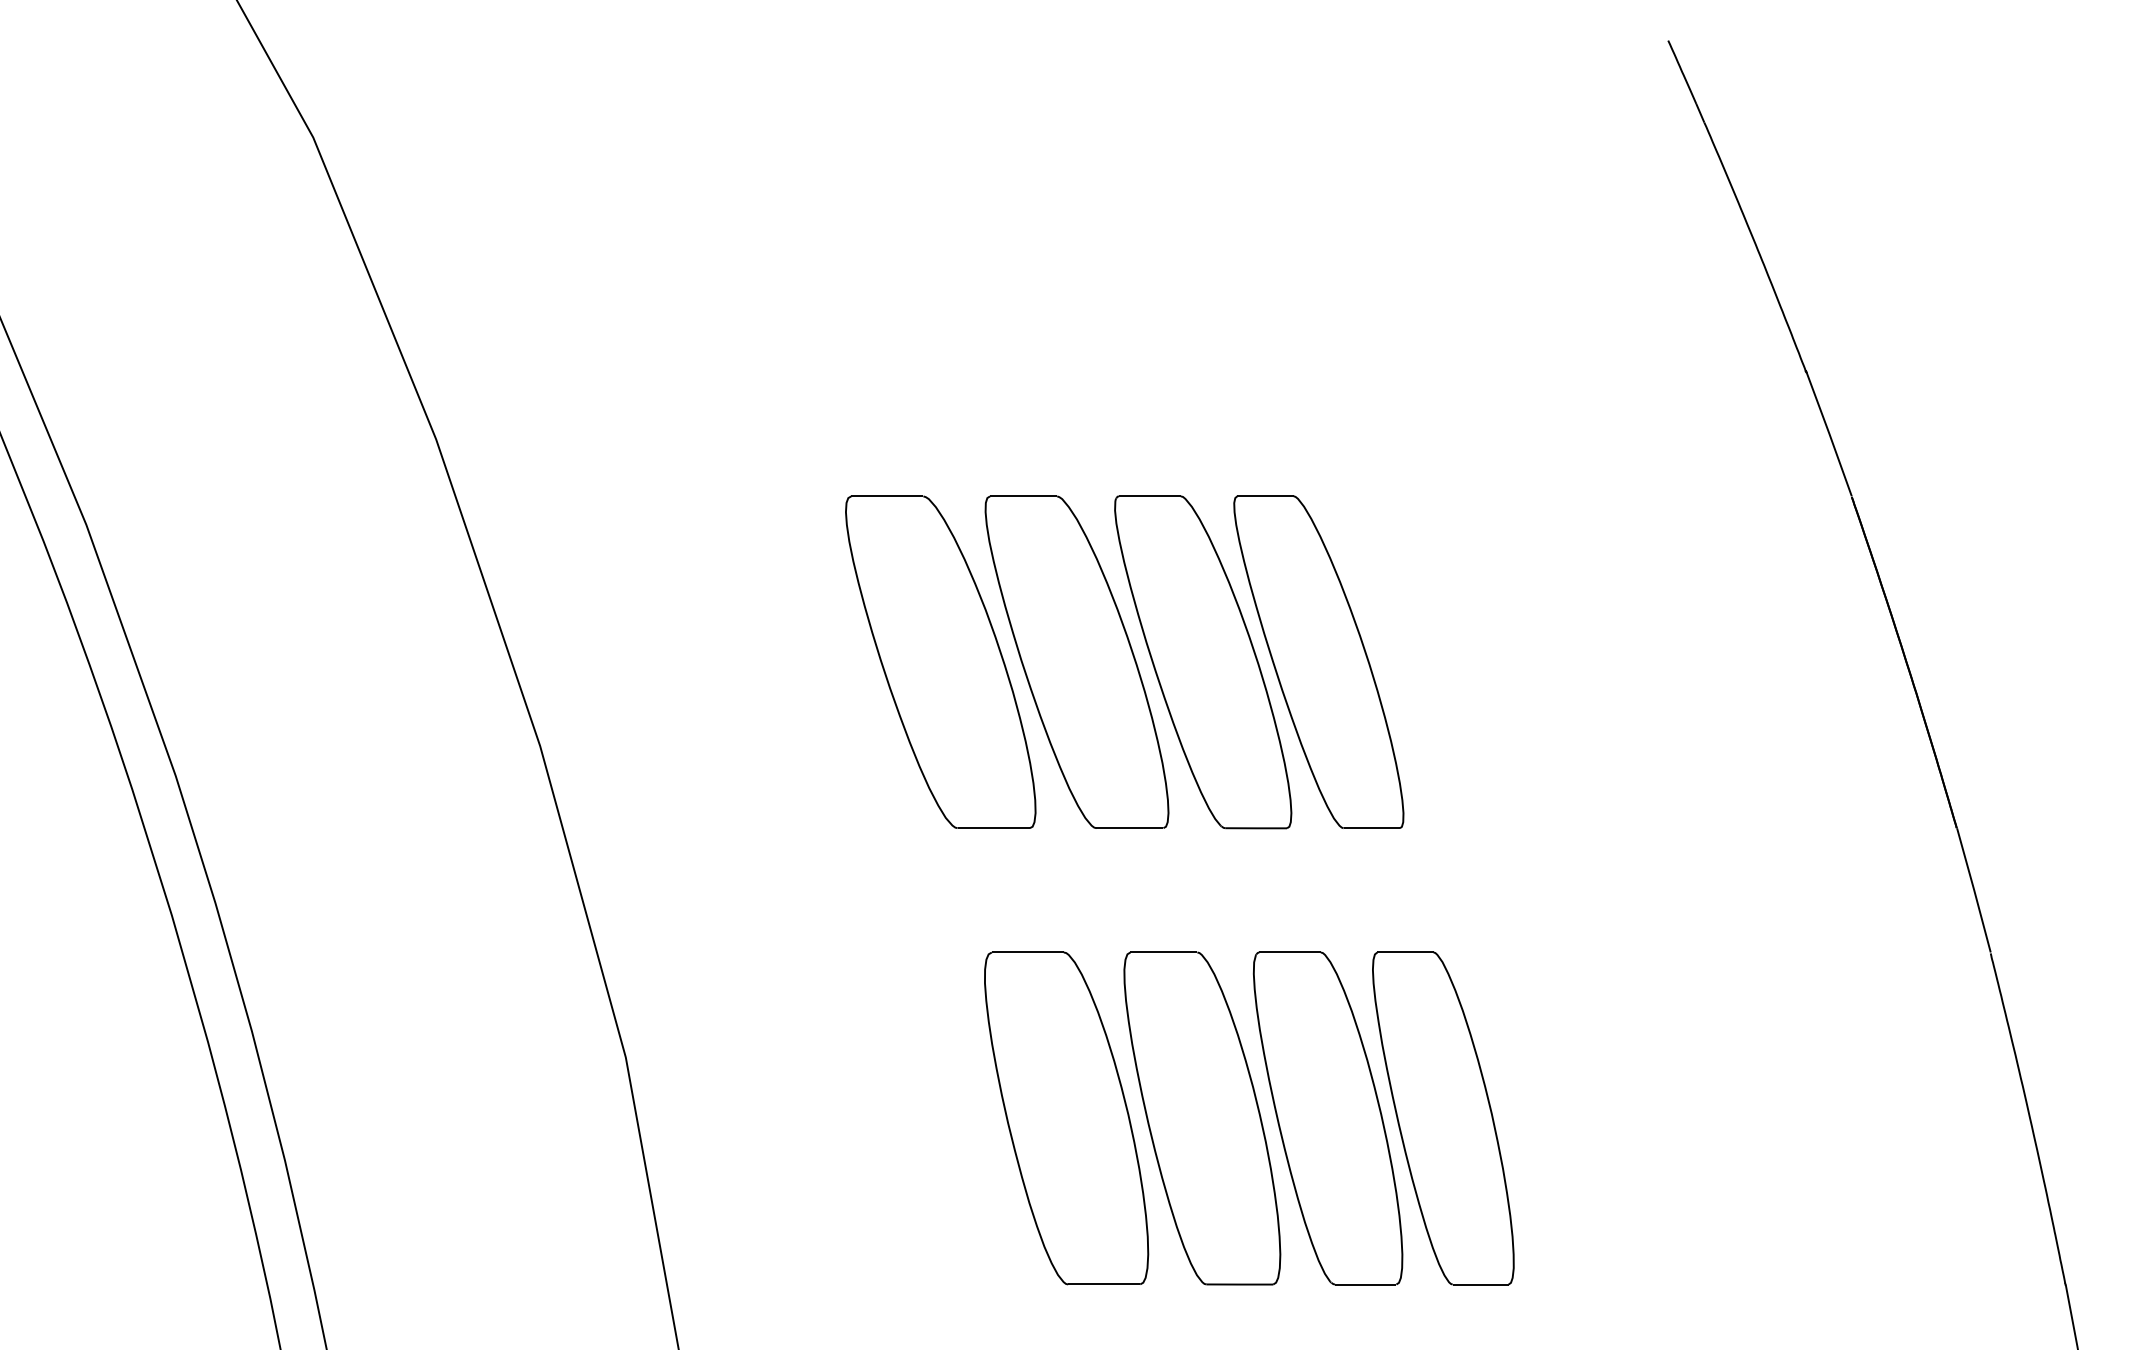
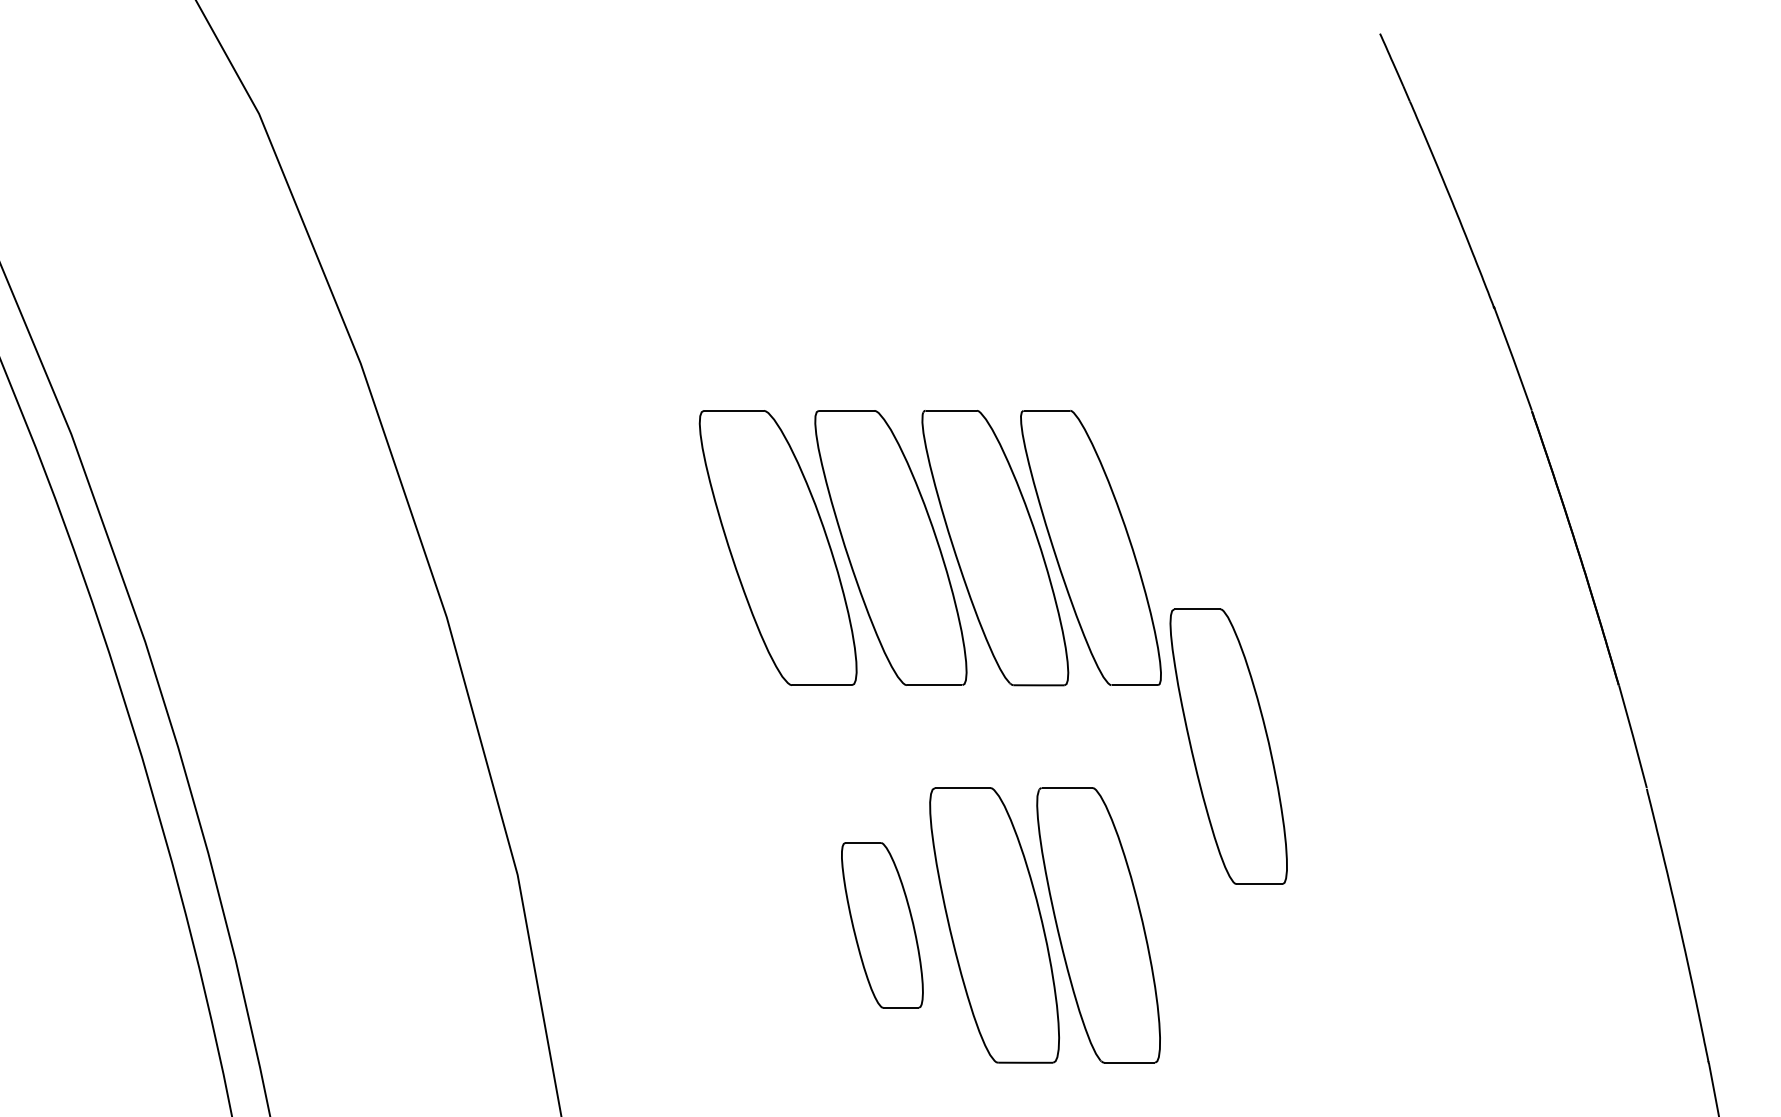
part: (1066, 1118) -> (882, 925), size x0.6
part: (1443, 1118) -> (1228, 746), moved

